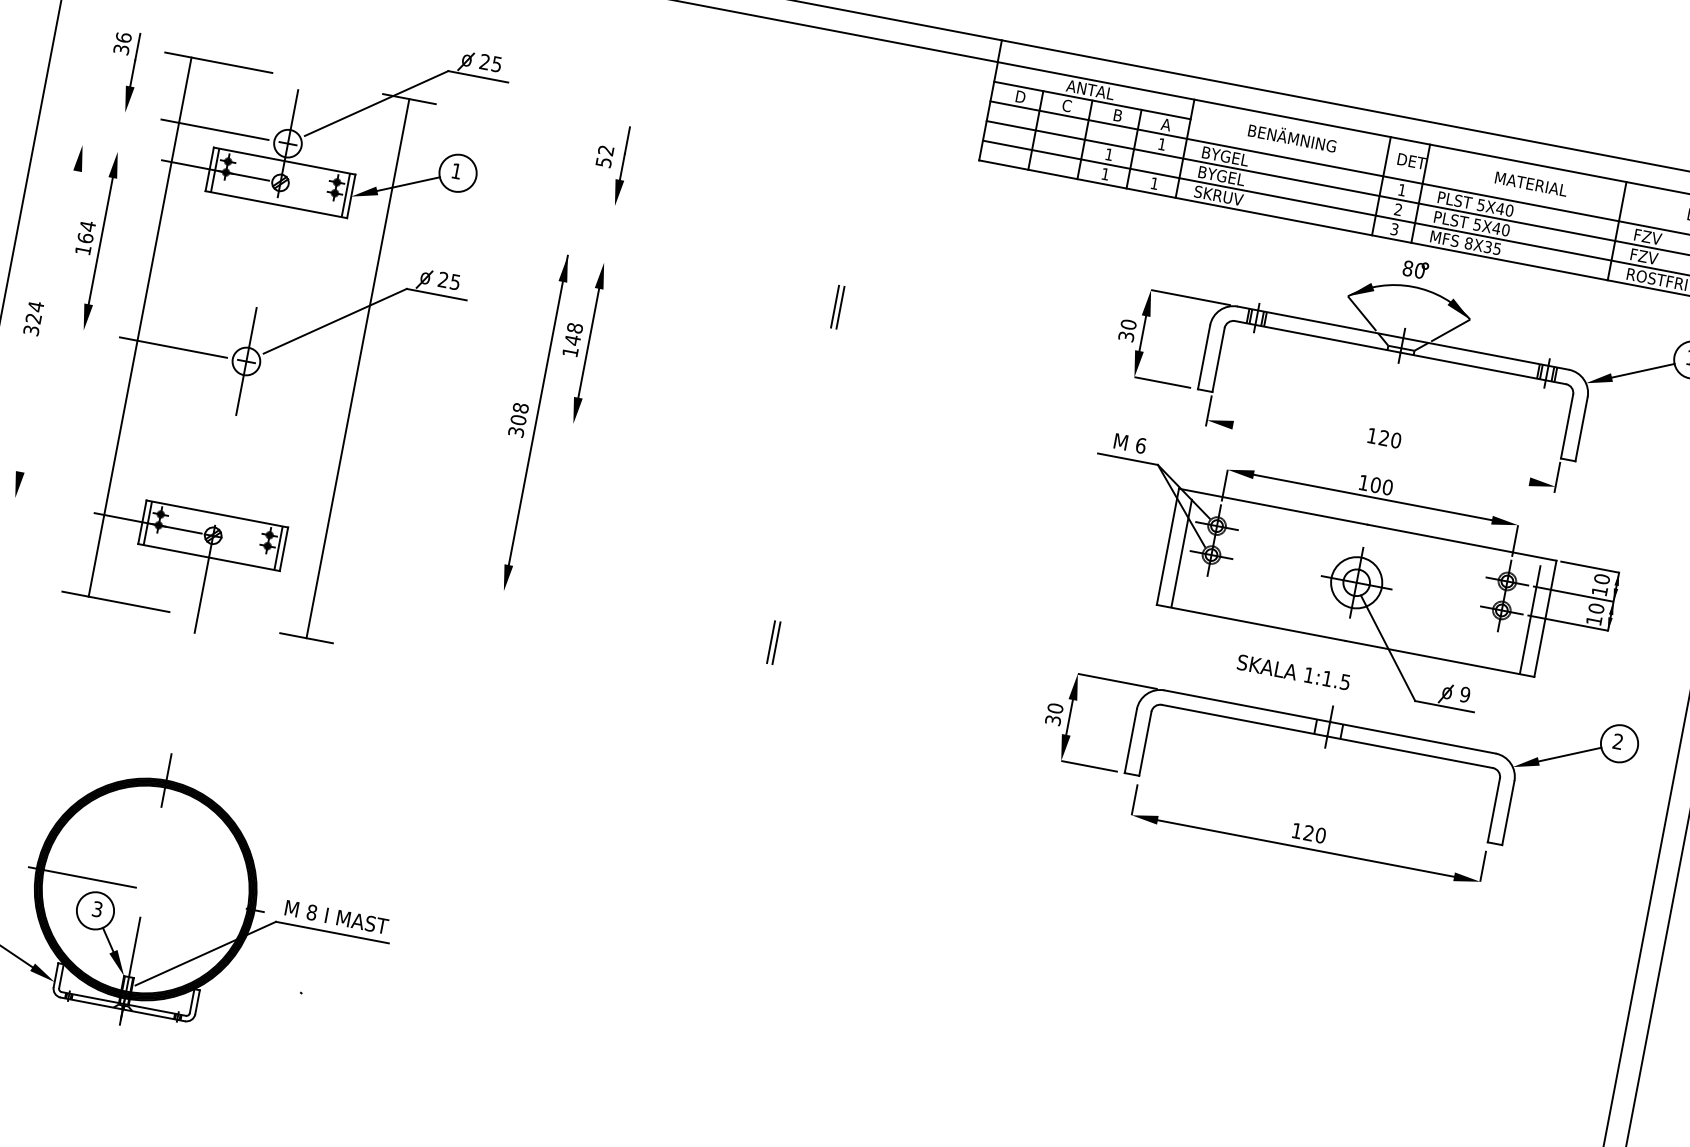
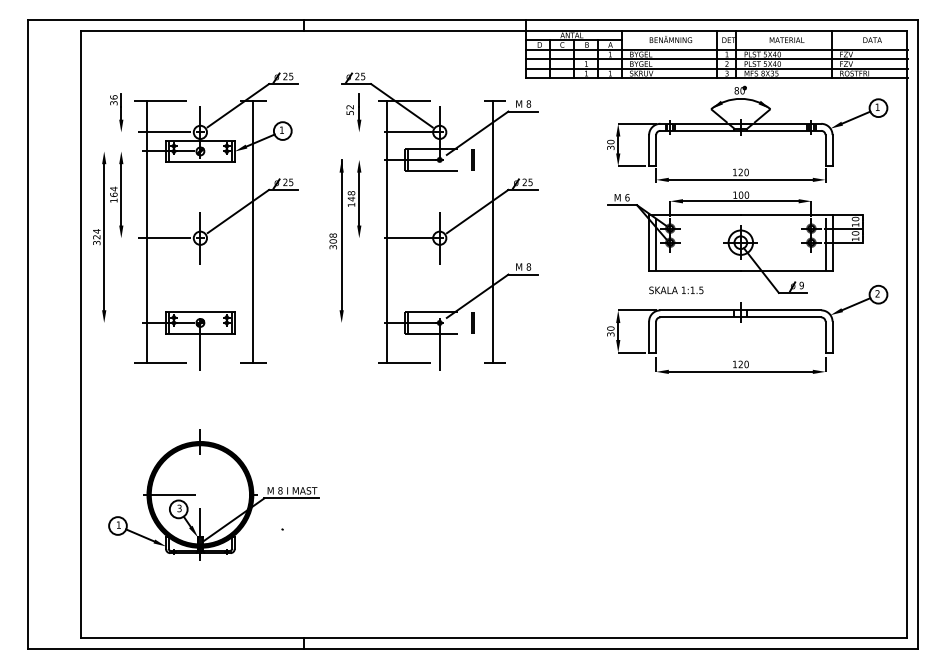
line: (49, 322) -> (104, 237), added
part: (744, 420) -> (439, 221), added
line: (1380, 452) -> (740, 179), added
text: (1294, 672) -> (676, 290), moved

